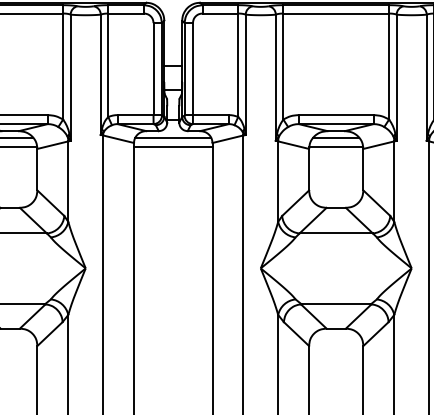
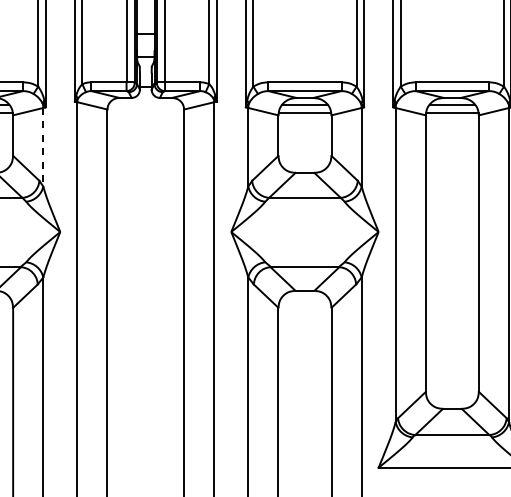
line: (172, 137) -> (145, 104), removed
line: (172, 147) -> (145, 113), removed
line: (68, 181) -> (43, 147), solid -> dashed

